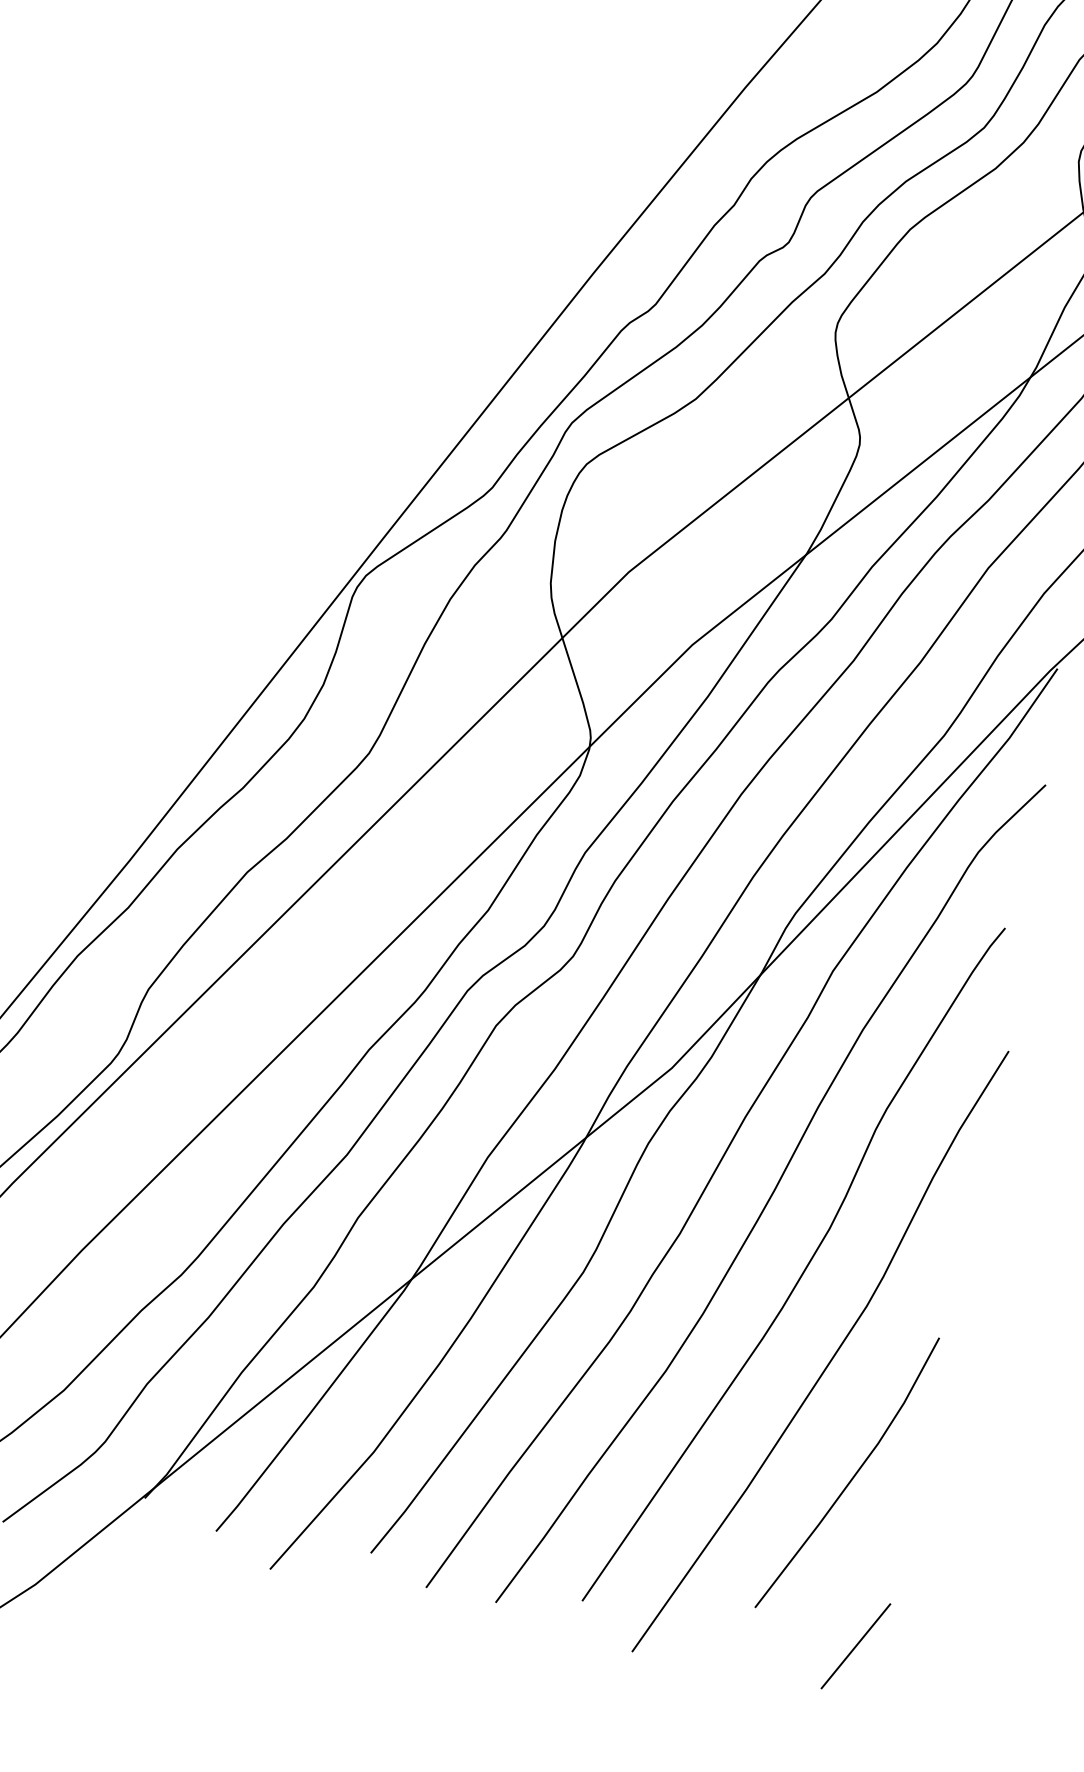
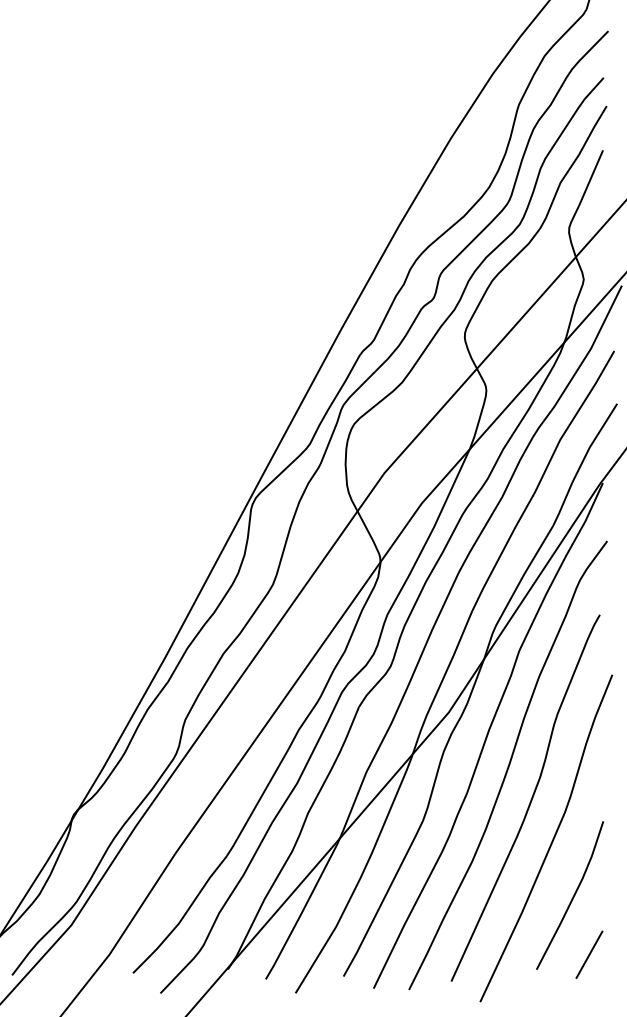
line: (856, 1645) -> (589, 954), moved

